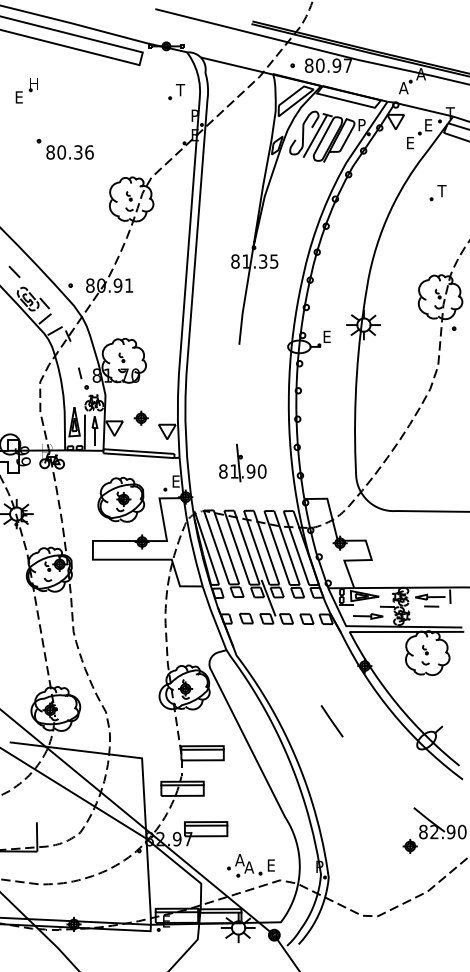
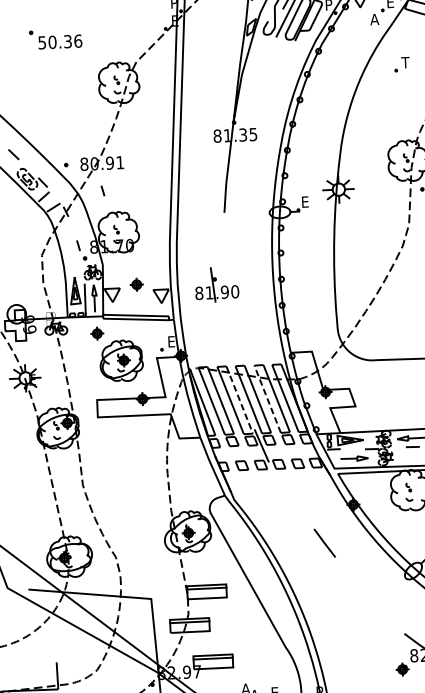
text: (410, 143) -> (374, 19), E -> A
text: (50, 152) -> (42, 42), 80.36 -> 50.36
line: (109, 315) -> (103, 191), added
part: (242, 462) -> (216, 284), moved
part: (95, 468) -> (96, 333), added
line: (277, 547) -> (267, 398), solid -> dashed
line: (247, 548) -> (240, 400), solid -> dashed
line: (331, 721) -> (324, 543), moved

